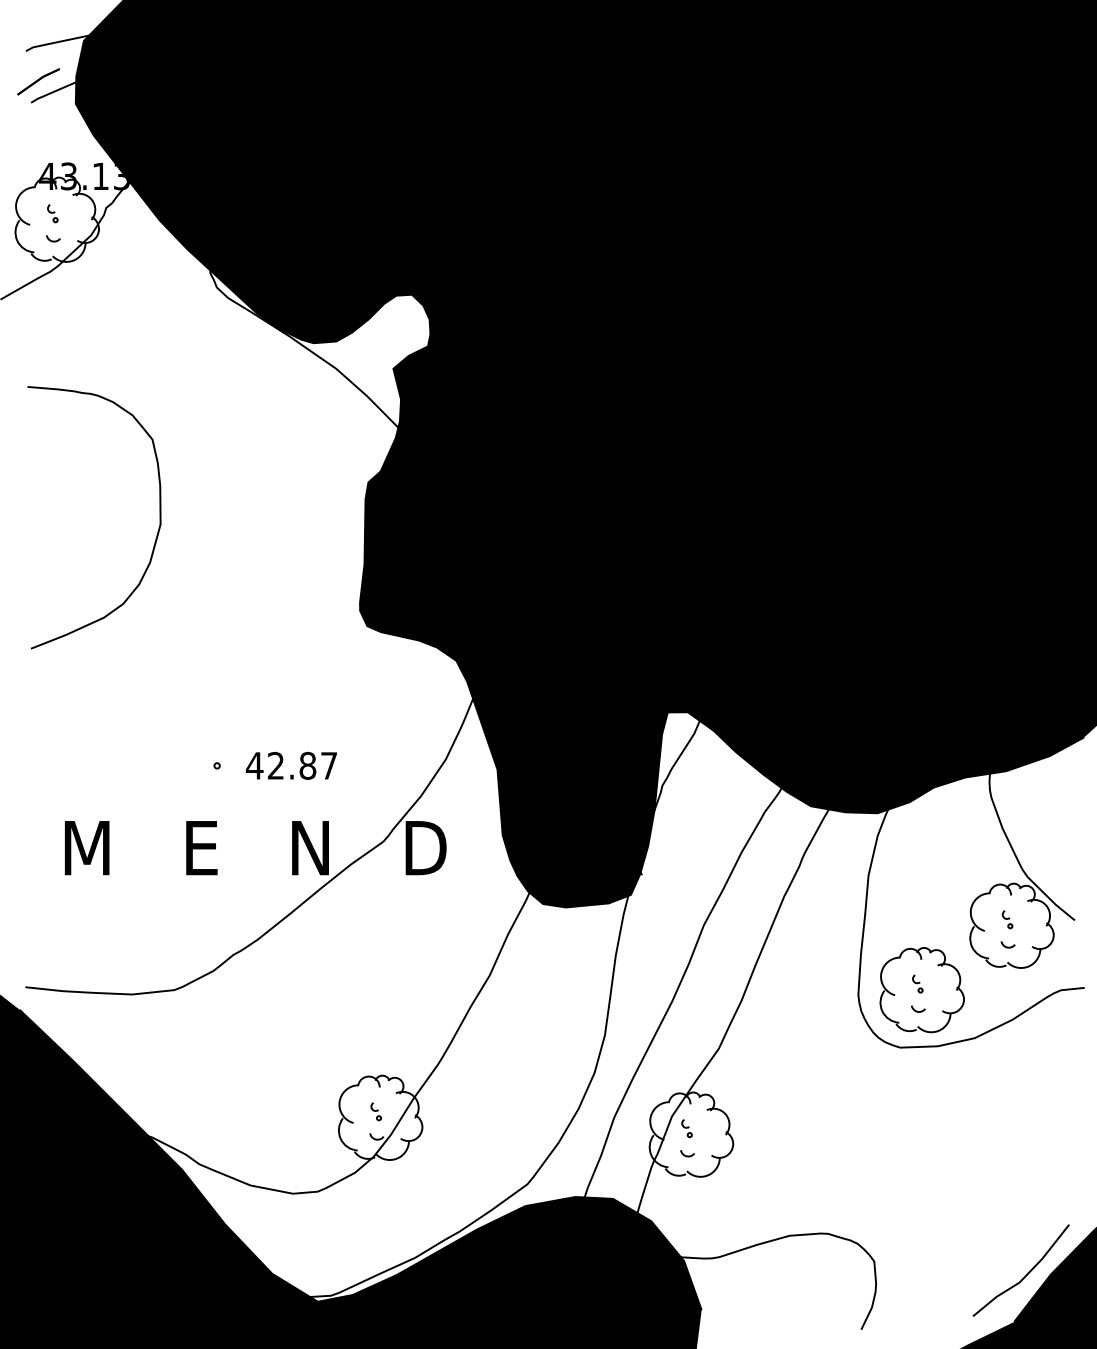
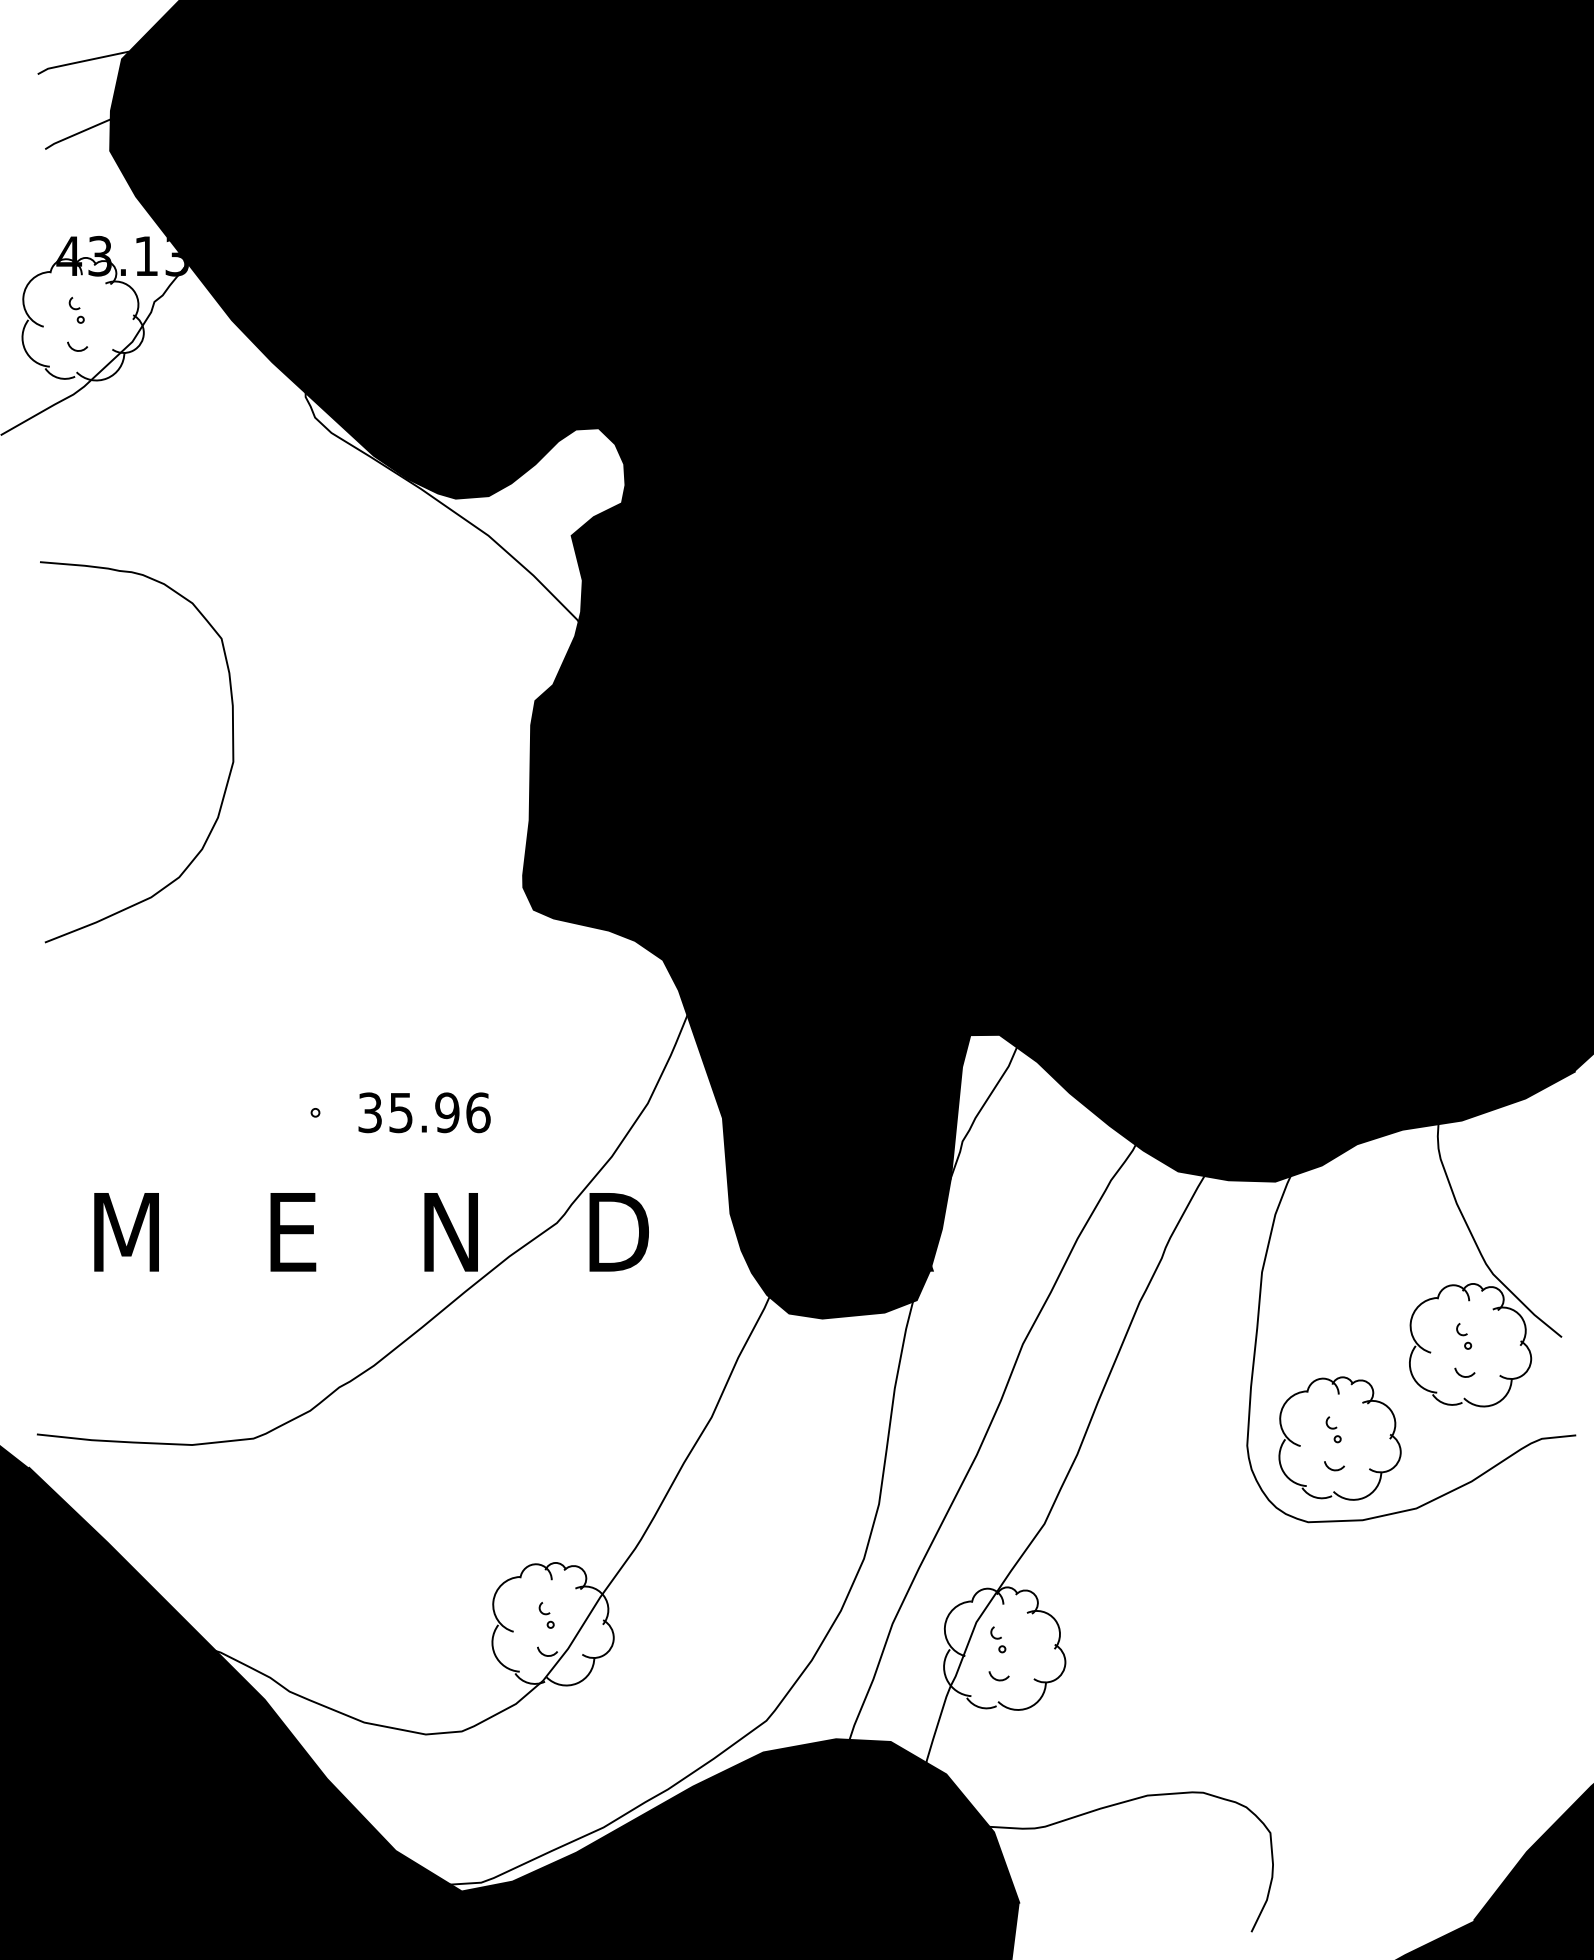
part: (38, 81) -> (55, 118), removed
text: (291, 765) -> (423, 1112), 42.87 -> 35.96
line: (1026, 1273) -> (1491, 1850), removed

